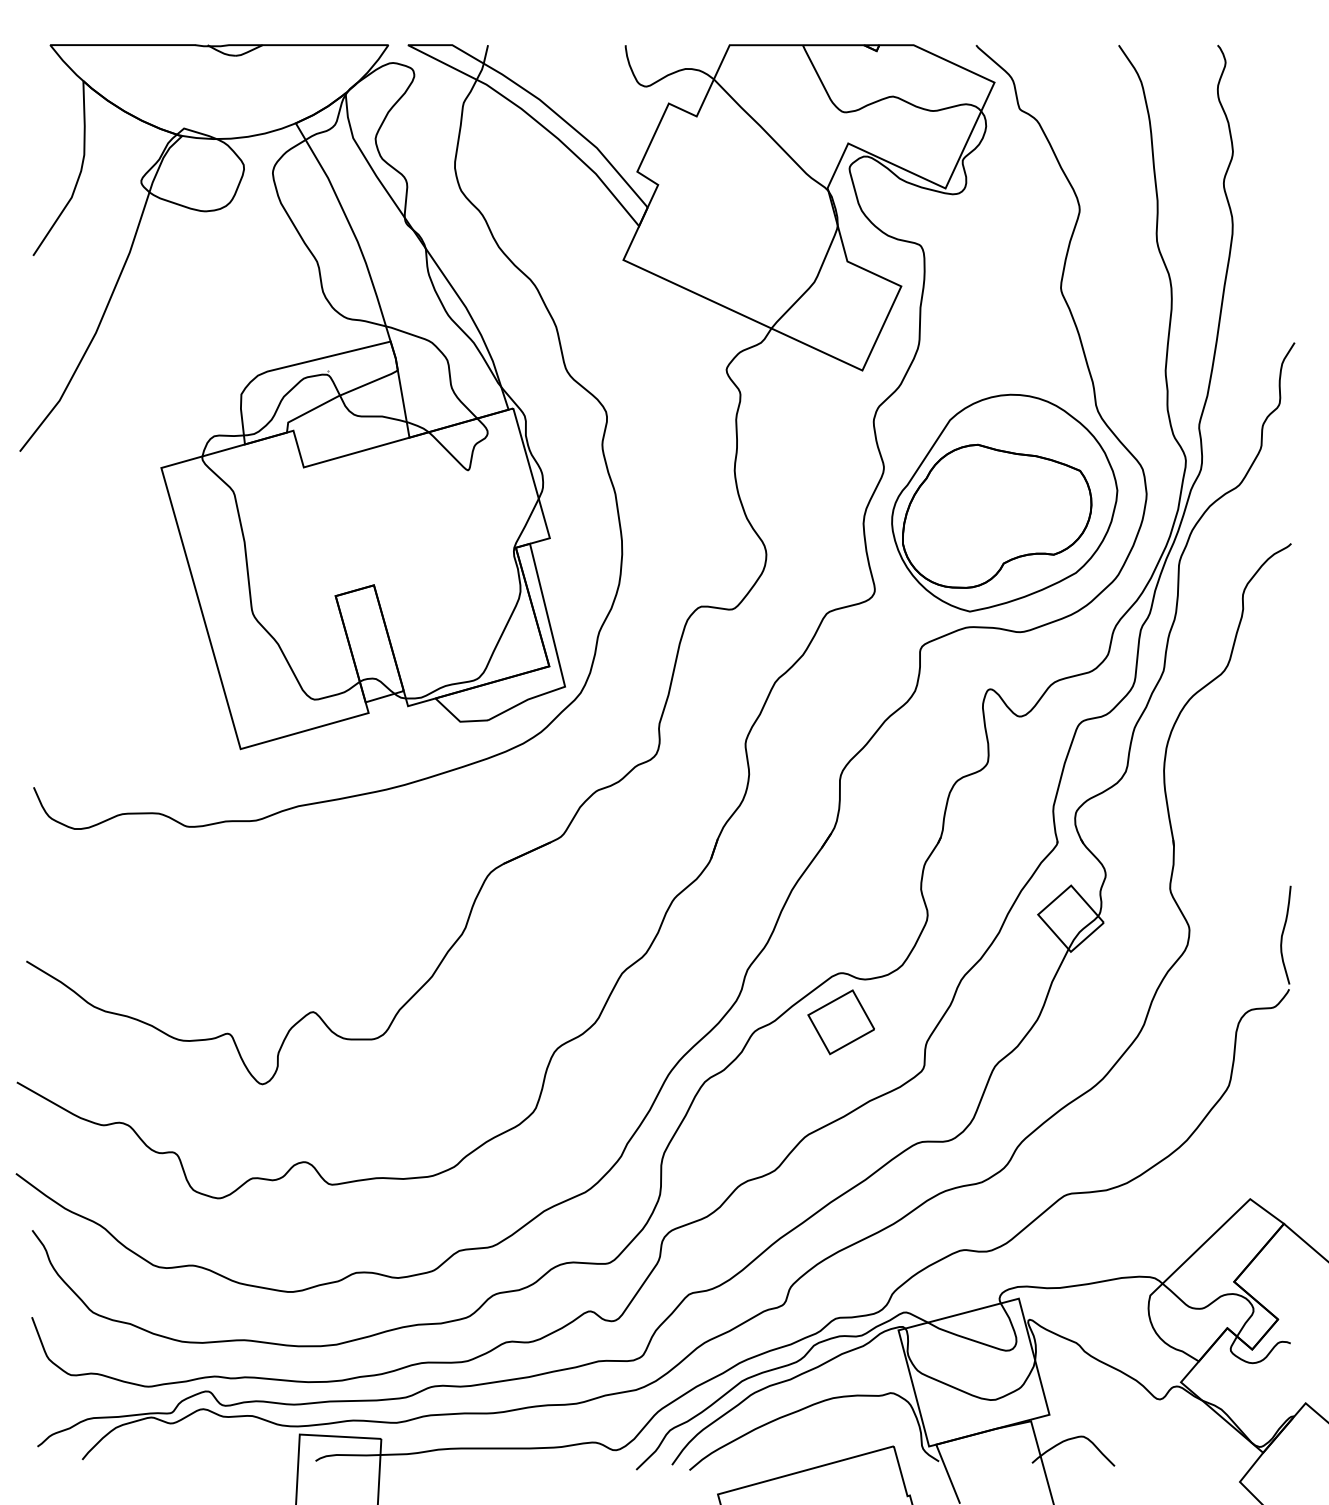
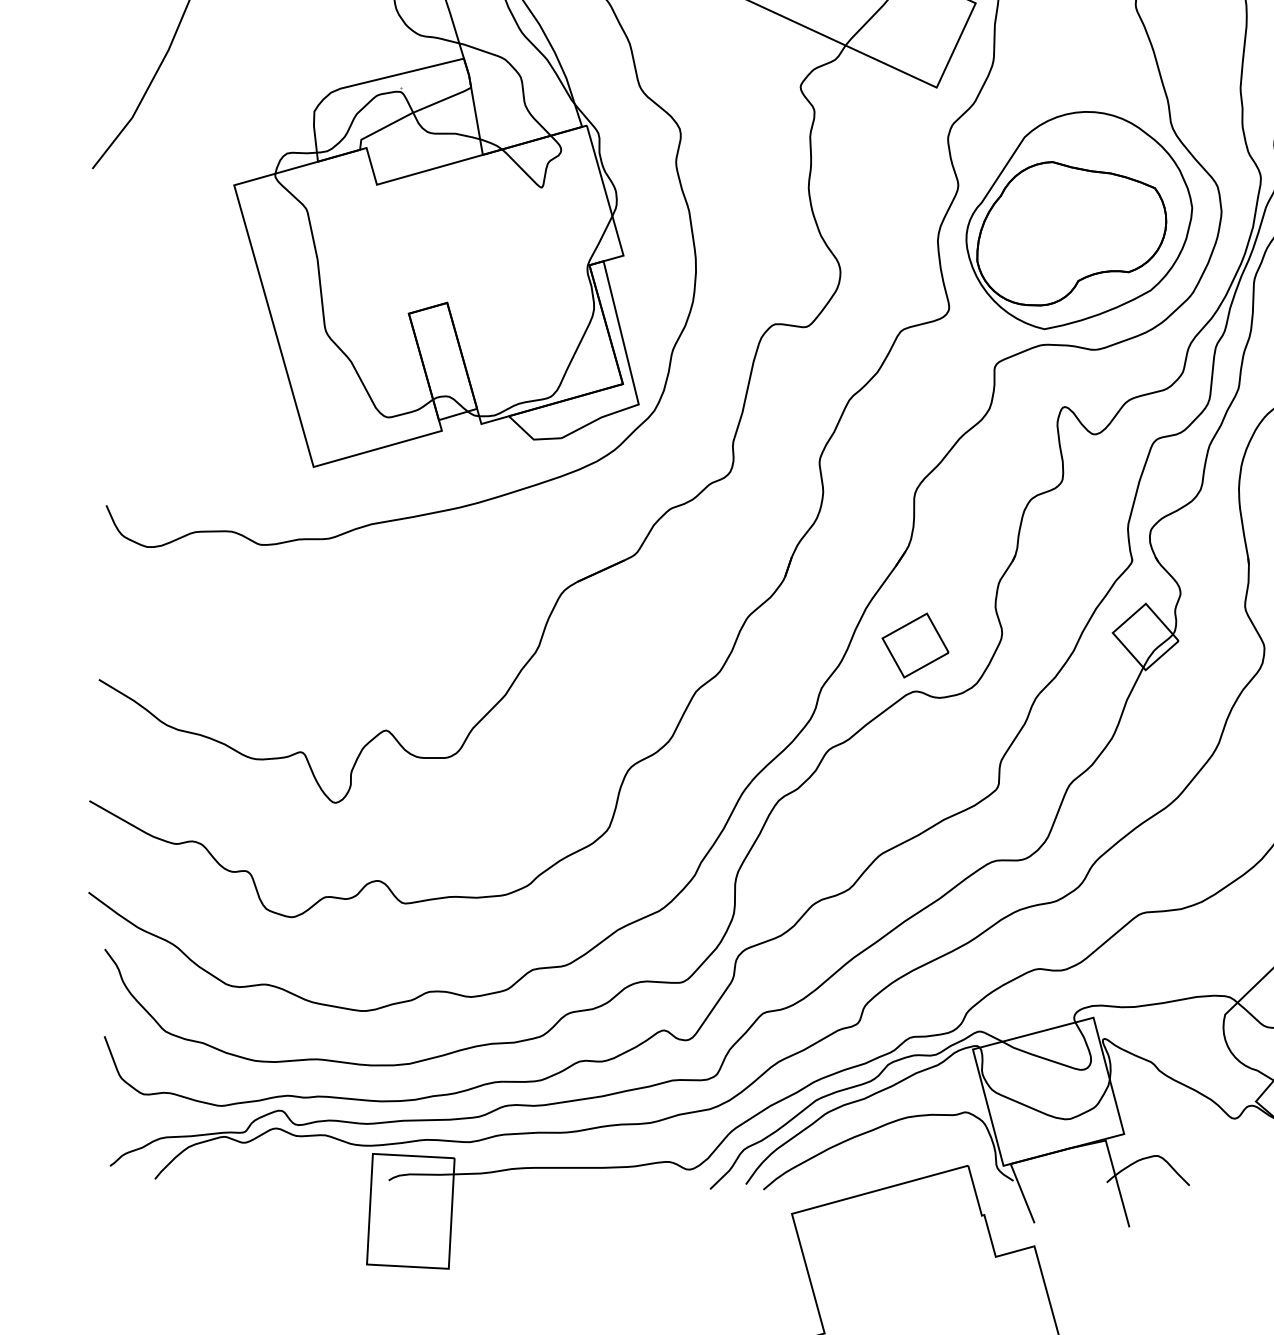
part: (840, 1022) -> (914, 645), moved

